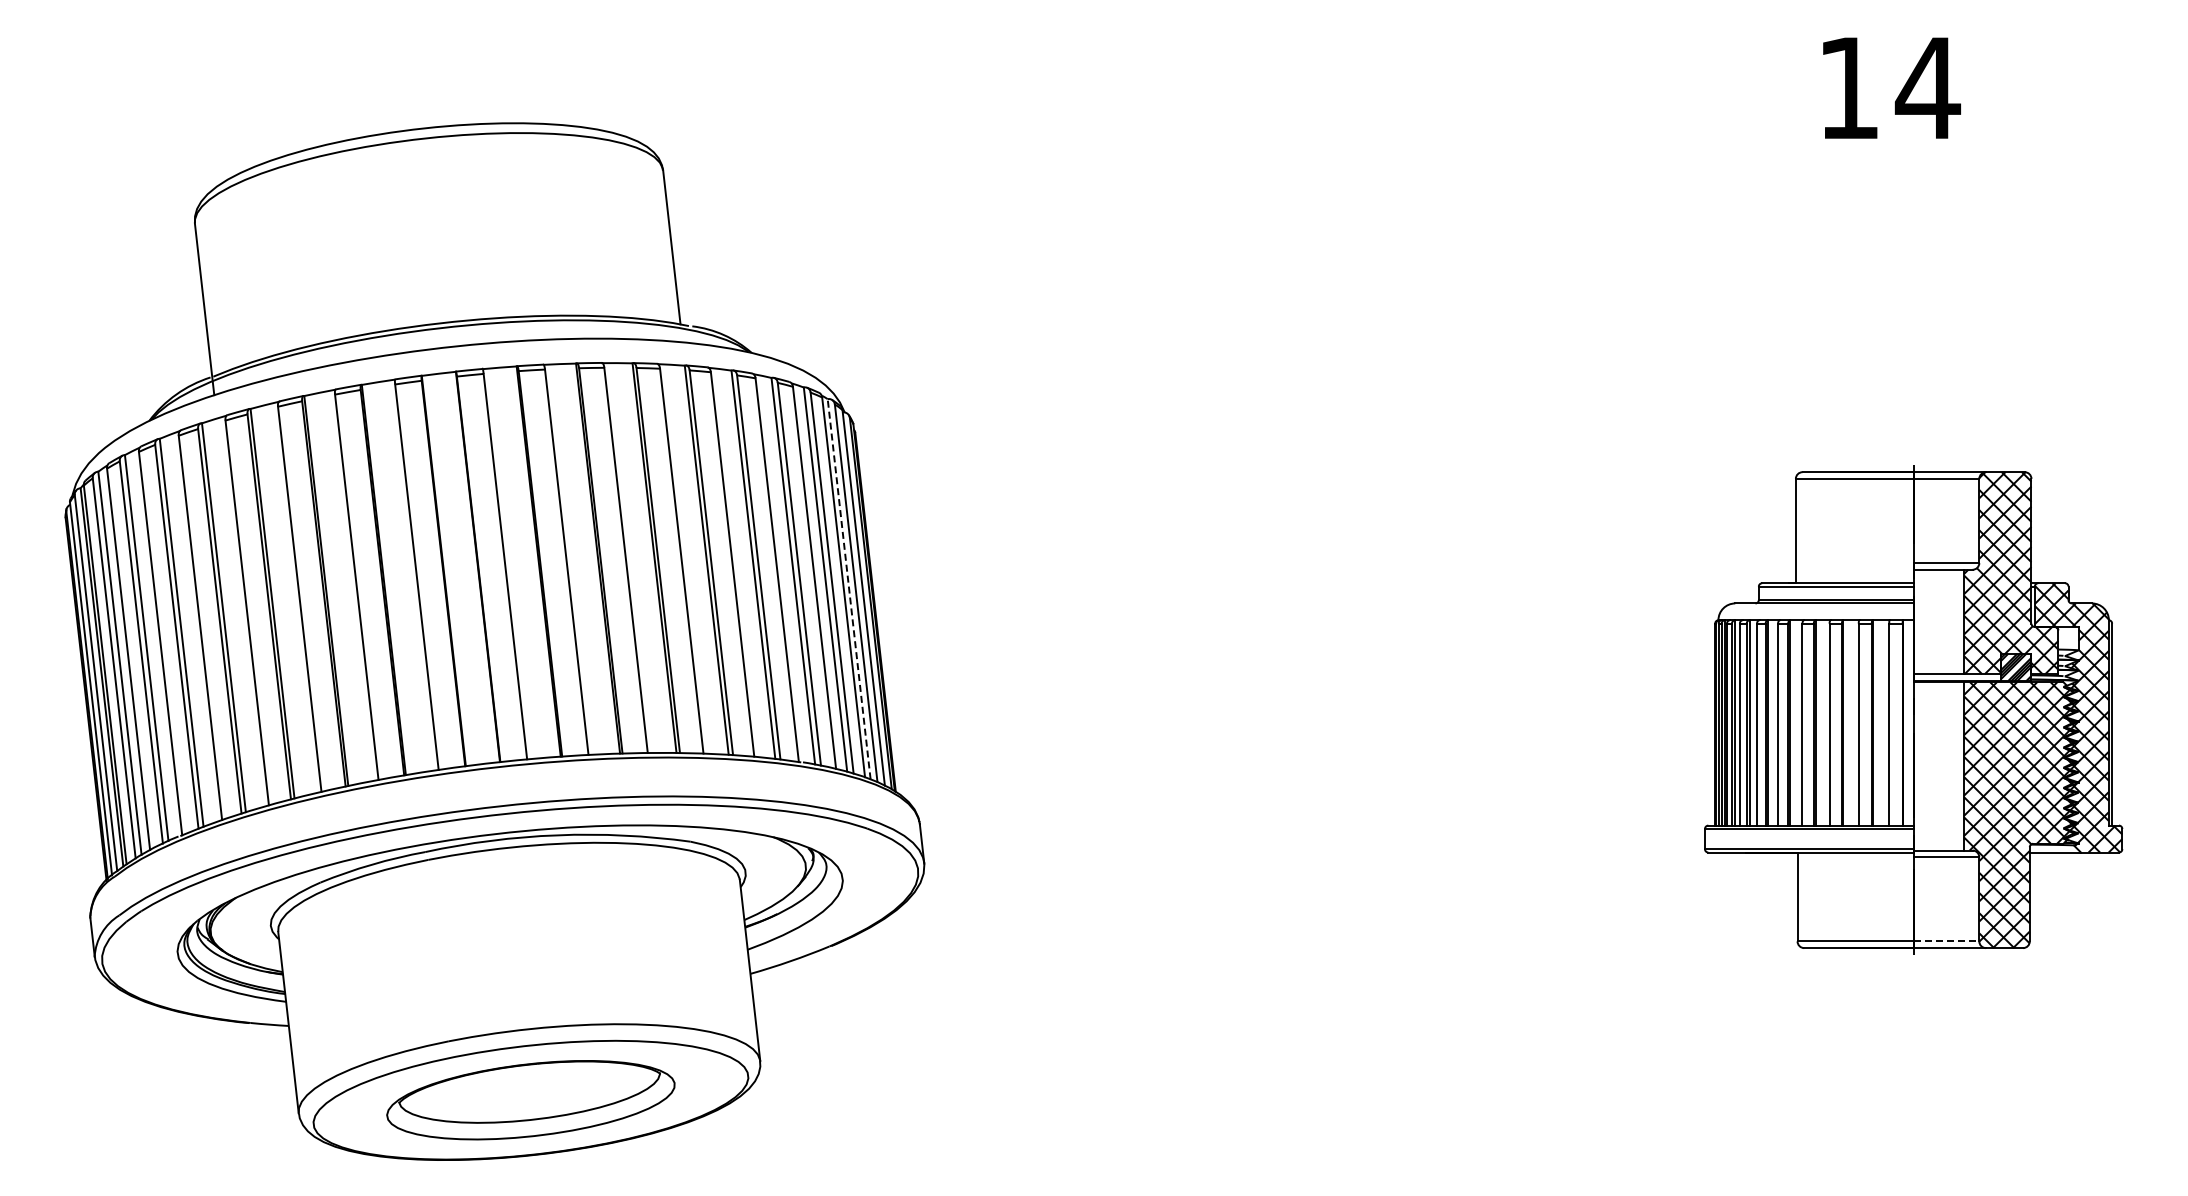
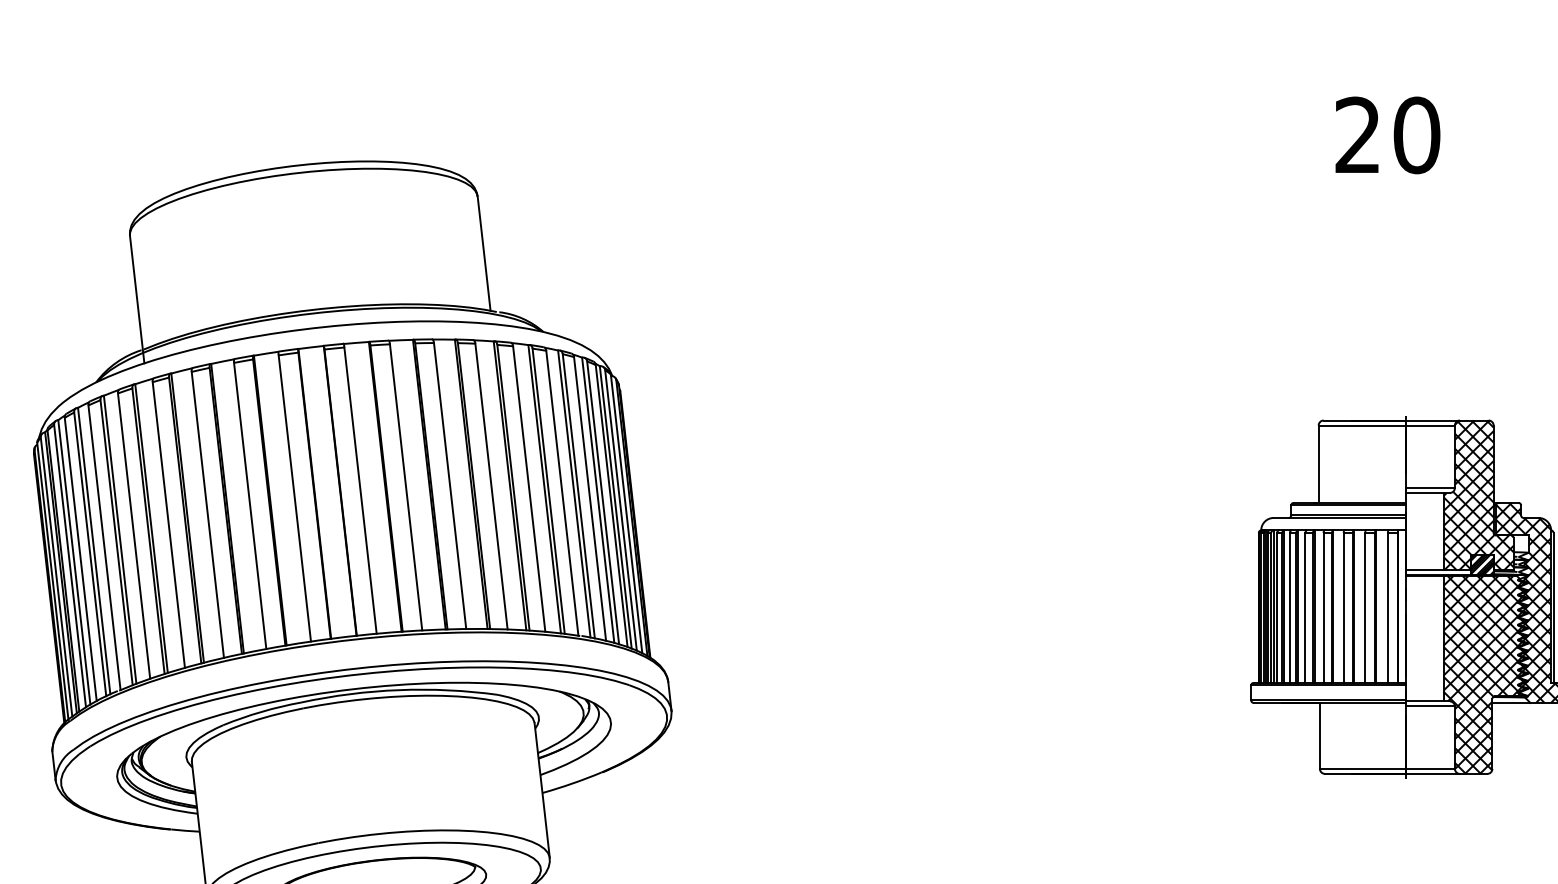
text: (1889, 87) -> (1388, 134), 14 -> 20
line: (849, 588) -> (616, 506), dashed -> solid
line: (1946, 941) -> (1430, 768), dashed -> solid

